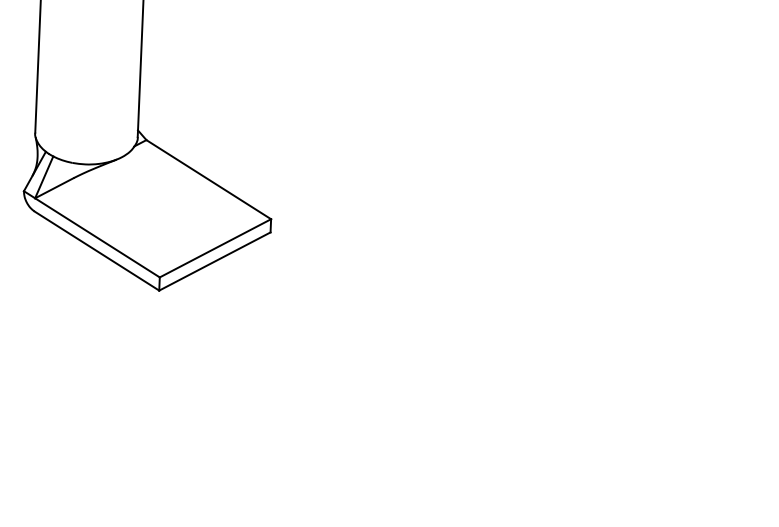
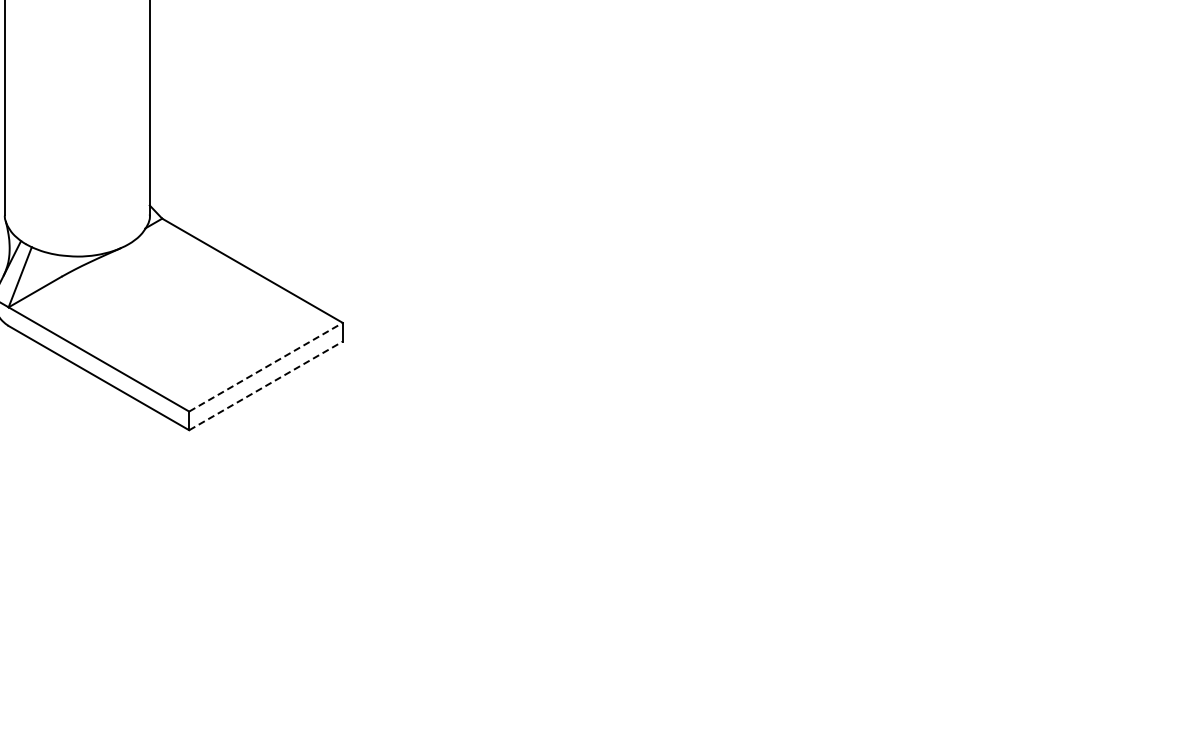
line: (215, 248) -> (266, 367), solid -> dashed
line: (215, 261) -> (266, 385), solid -> dashed

